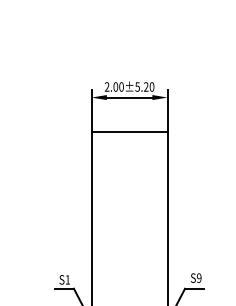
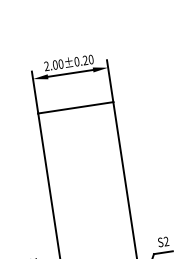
text: (137, 86) -> (76, 61), 2.00±5.20 -> 2.00±0.20
text: (198, 278) -> (165, 241), S9 -> S2

